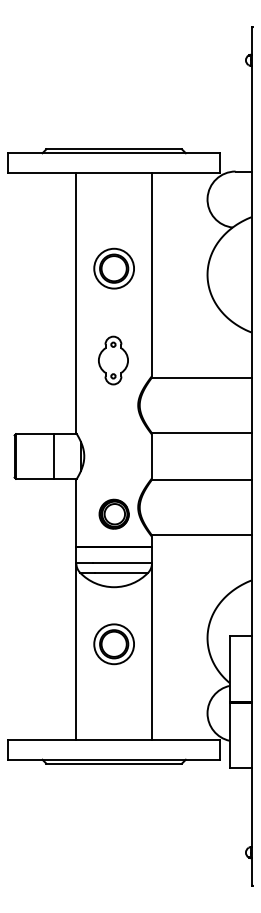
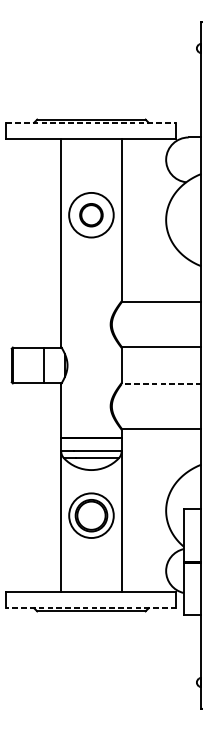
line: (114, 153) -> (91, 123), solid -> dashed
circle: (114, 268) -> (91, 215), size x1.4
part: (113, 360) -> (90, 288), removed
line: (201, 479) -> (161, 383), solid -> dashed
part: (113, 513) -> (90, 411), removed
part: (113, 644) -> (90, 515), size x1.4
line: (113, 759) -> (90, 607), solid -> dashed

